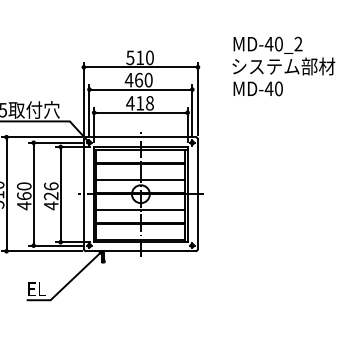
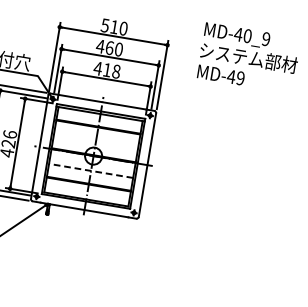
text: (298, 44) -> (266, 39), MD-40_2 -> MD-40_9
text: (278, 88) -> (240, 77), MD-40 -> MD-49
line: (140, 179) -> (95, 142), removed
line: (140, 209) -> (90, 170), solid -> dashed

